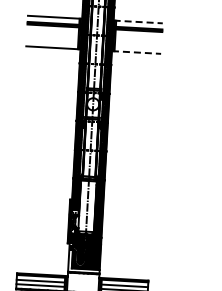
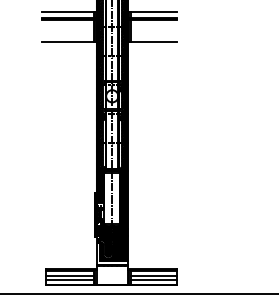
line: (138, 21) -> (152, 11), dashed -> solid
line: (136, 52) -> (152, 42), dashed -> solid

